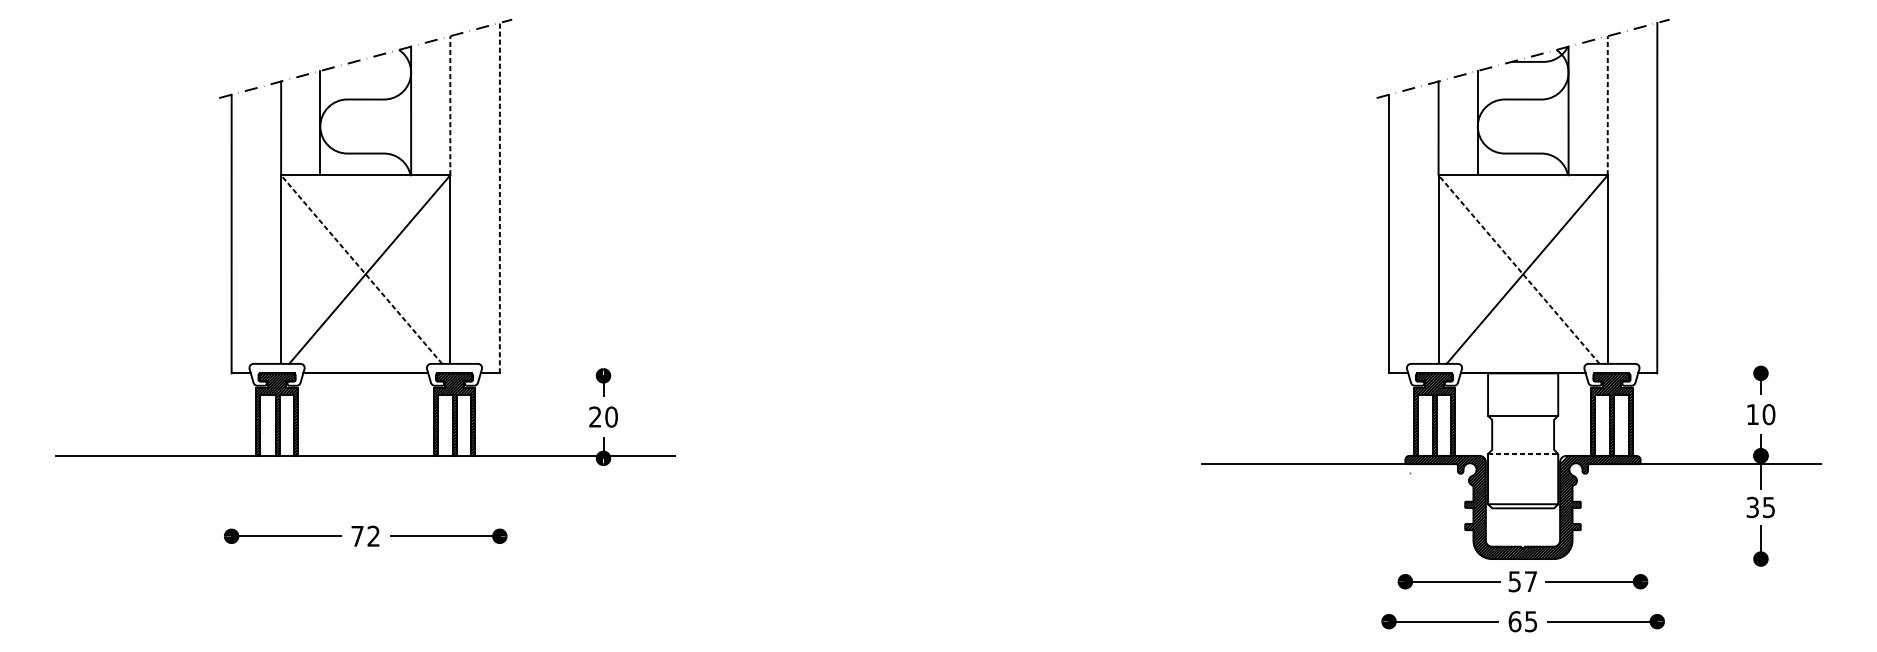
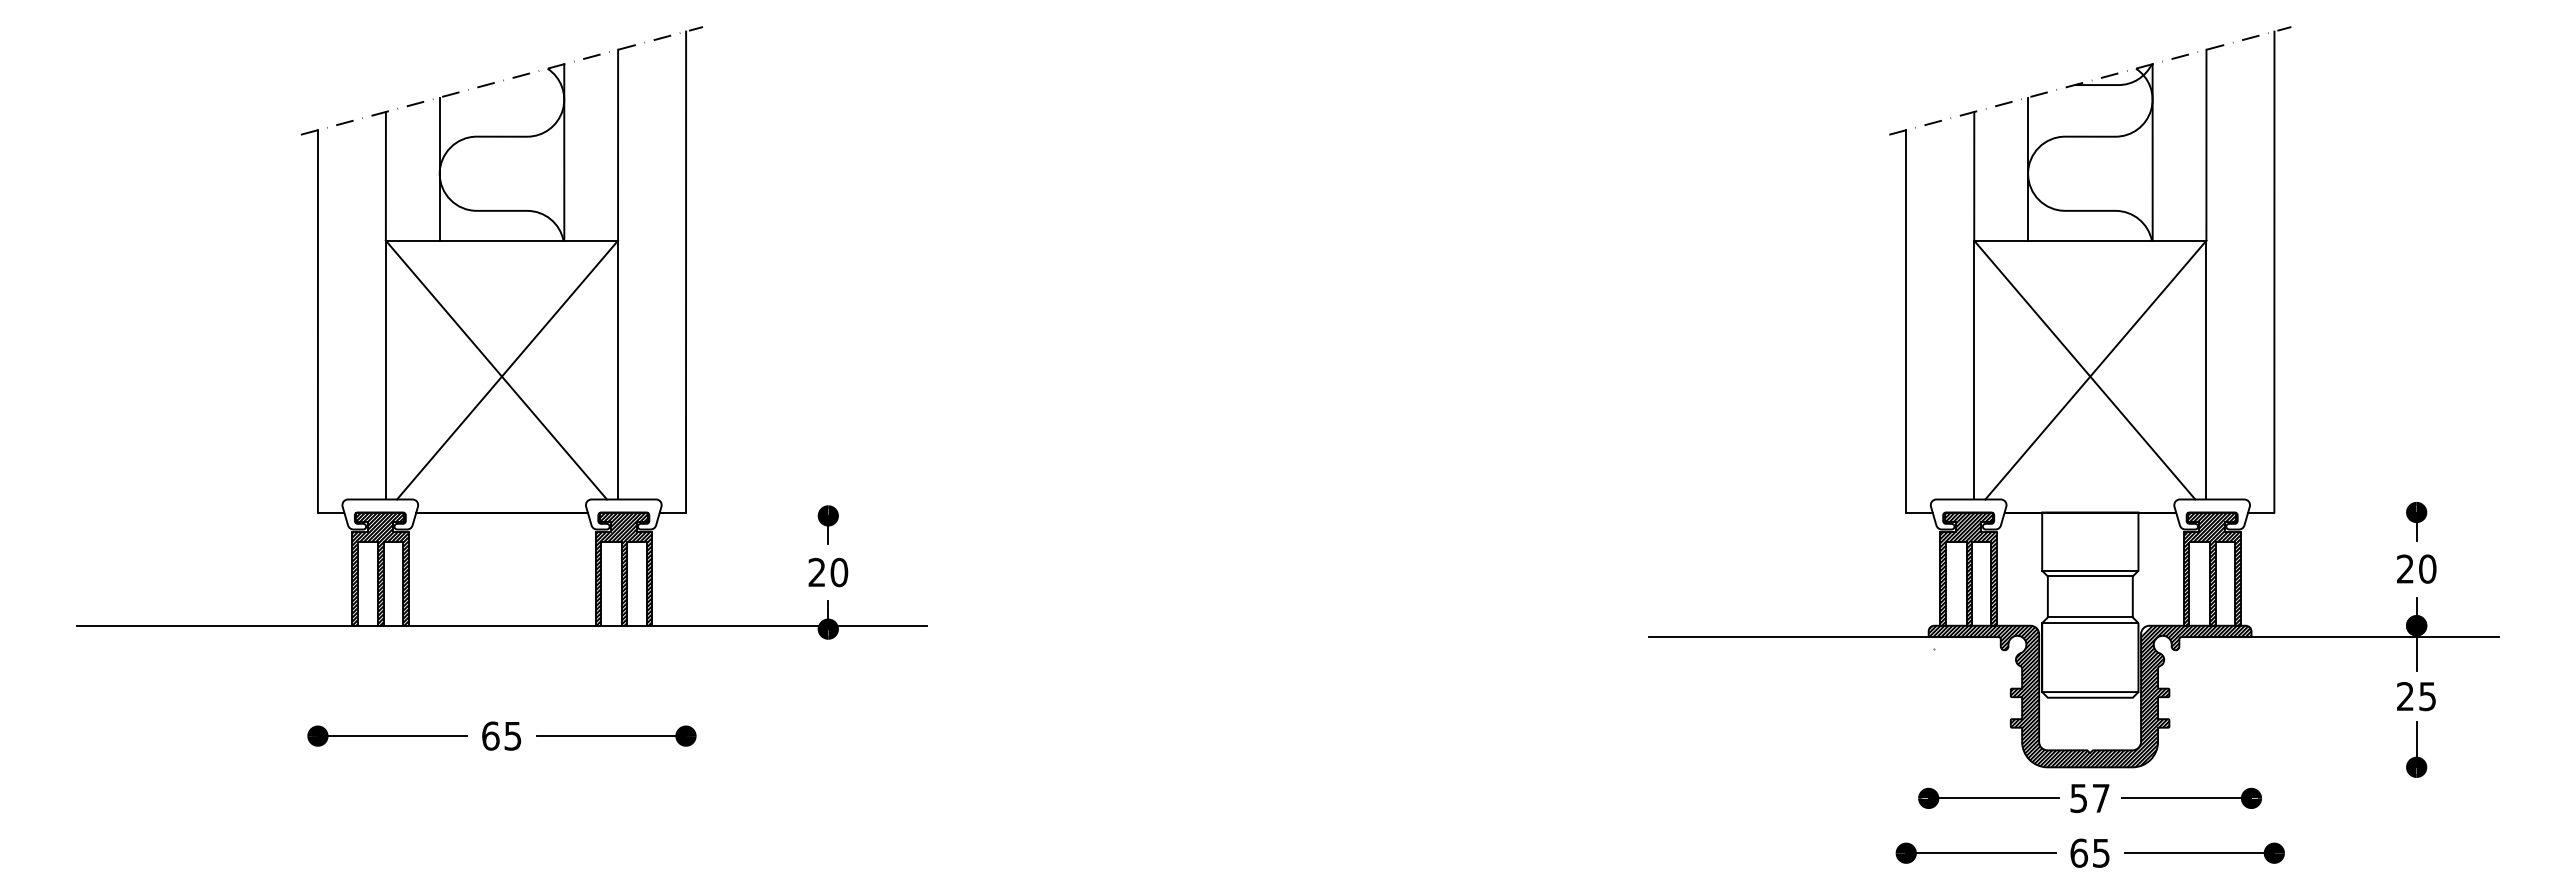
line: (450, 105) -> (618, 144), dashed -> solid
line: (1607, 105) -> (2206, 144), dashed -> solid
line: (500, 197) -> (686, 271), dashed -> solid
line: (361, 269) -> (496, 369), dashed -> solid
line: (1518, 269) -> (2084, 369), dashed -> solid
text: (1752, 414) -> (2405, 568), 10 -> 20
line: (1522, 420) -> (2089, 576), added
line: (1522, 449) -> (2089, 617), added
line: (1523, 454) -> (2090, 623), dashed -> solid
text: (1752, 507) -> (2405, 696), 35 -> 25
text: (365, 535) -> (501, 735), 72 -> 65

